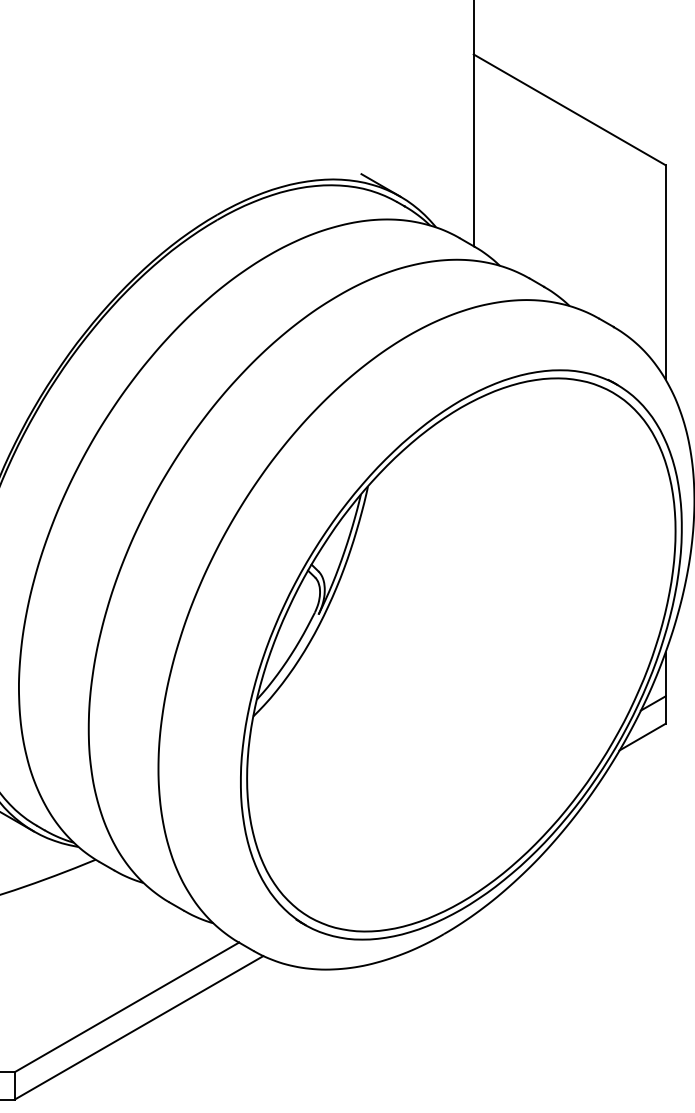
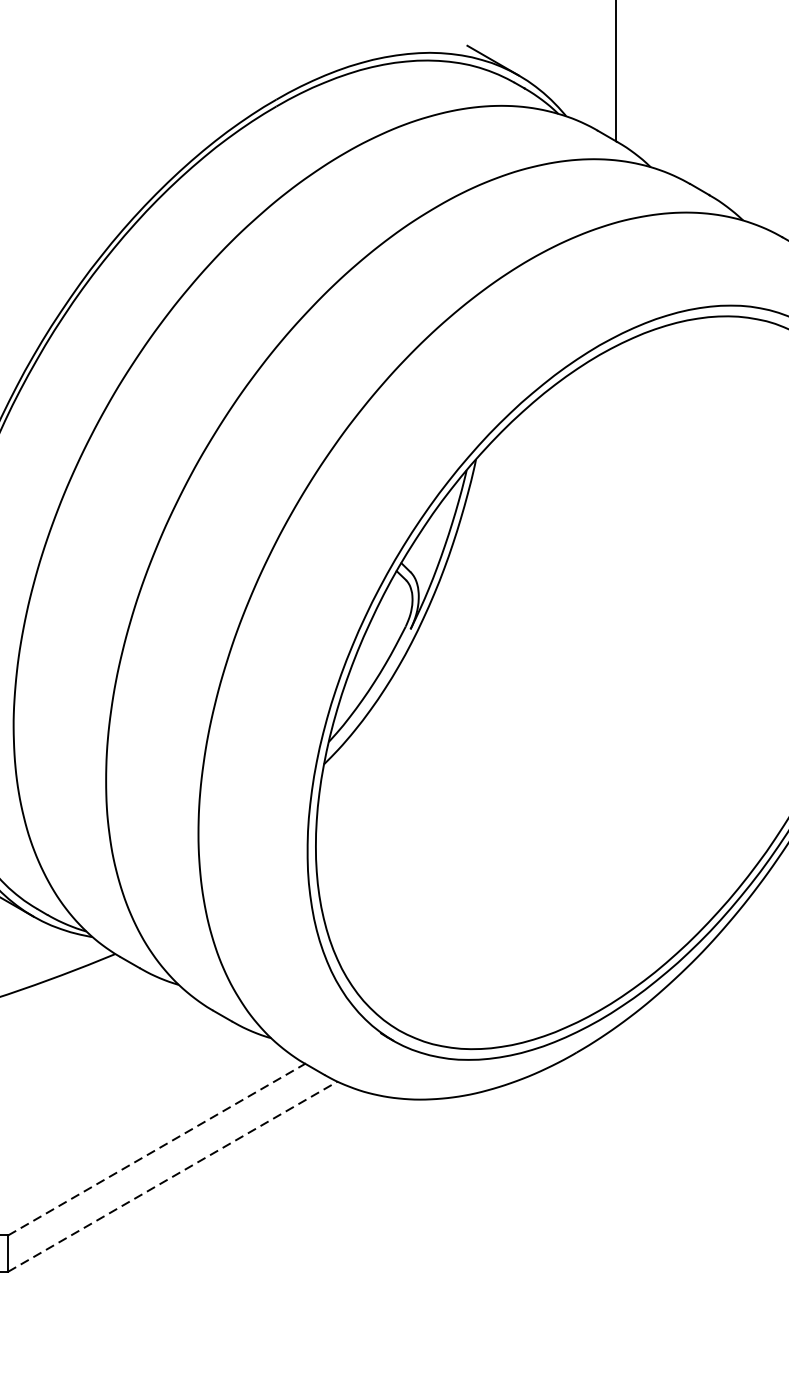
line: (126, 1007) -> (156, 1149), solid -> dashed
line: (139, 1027) -> (173, 1176), solid -> dashed

